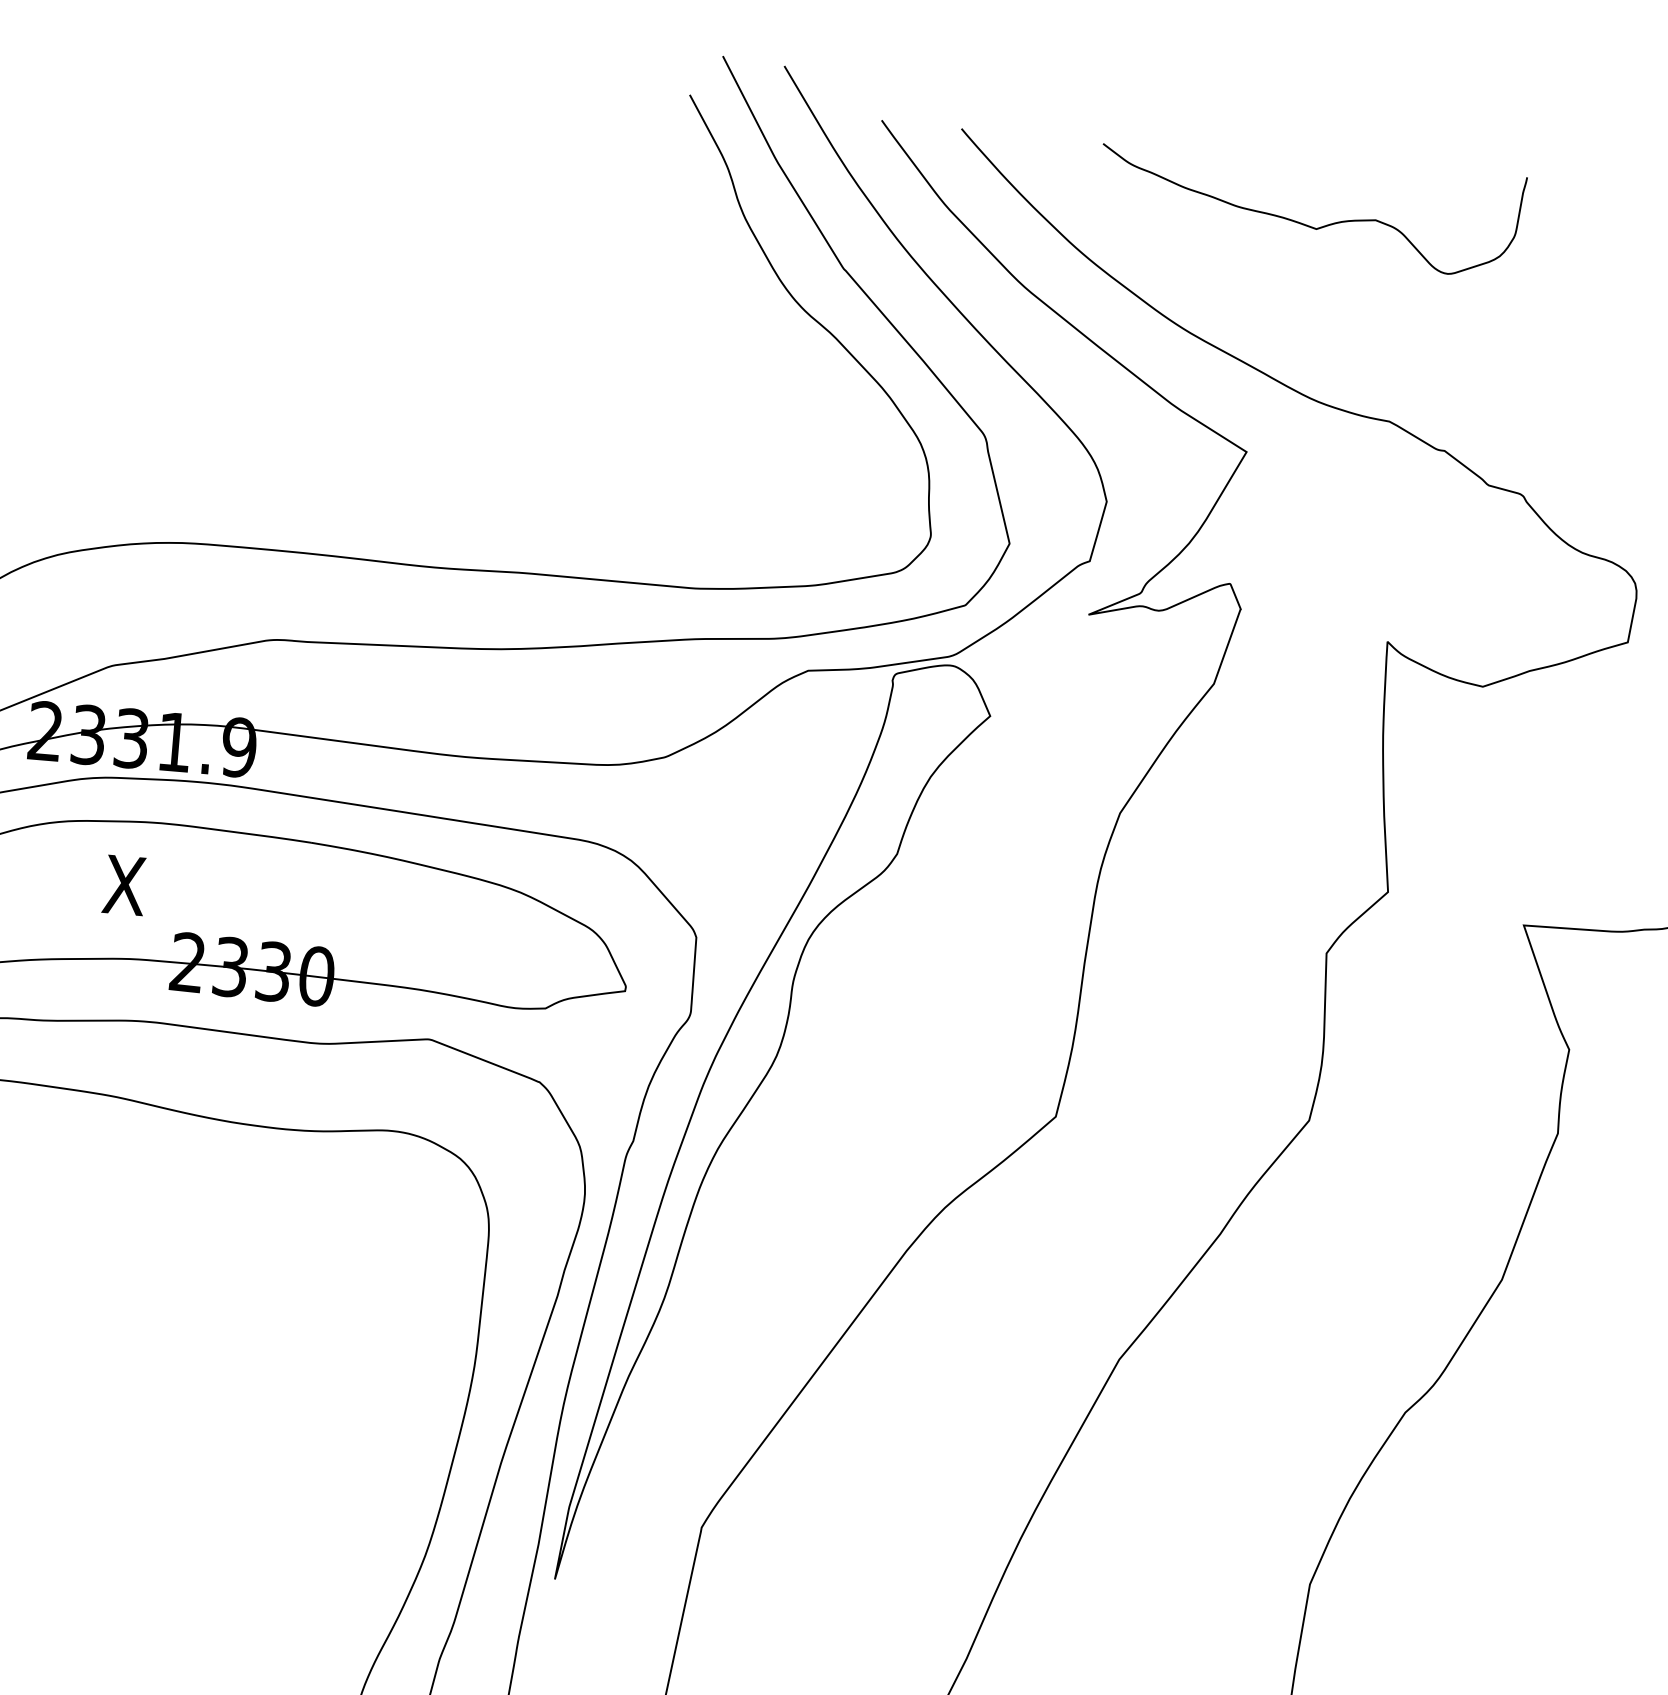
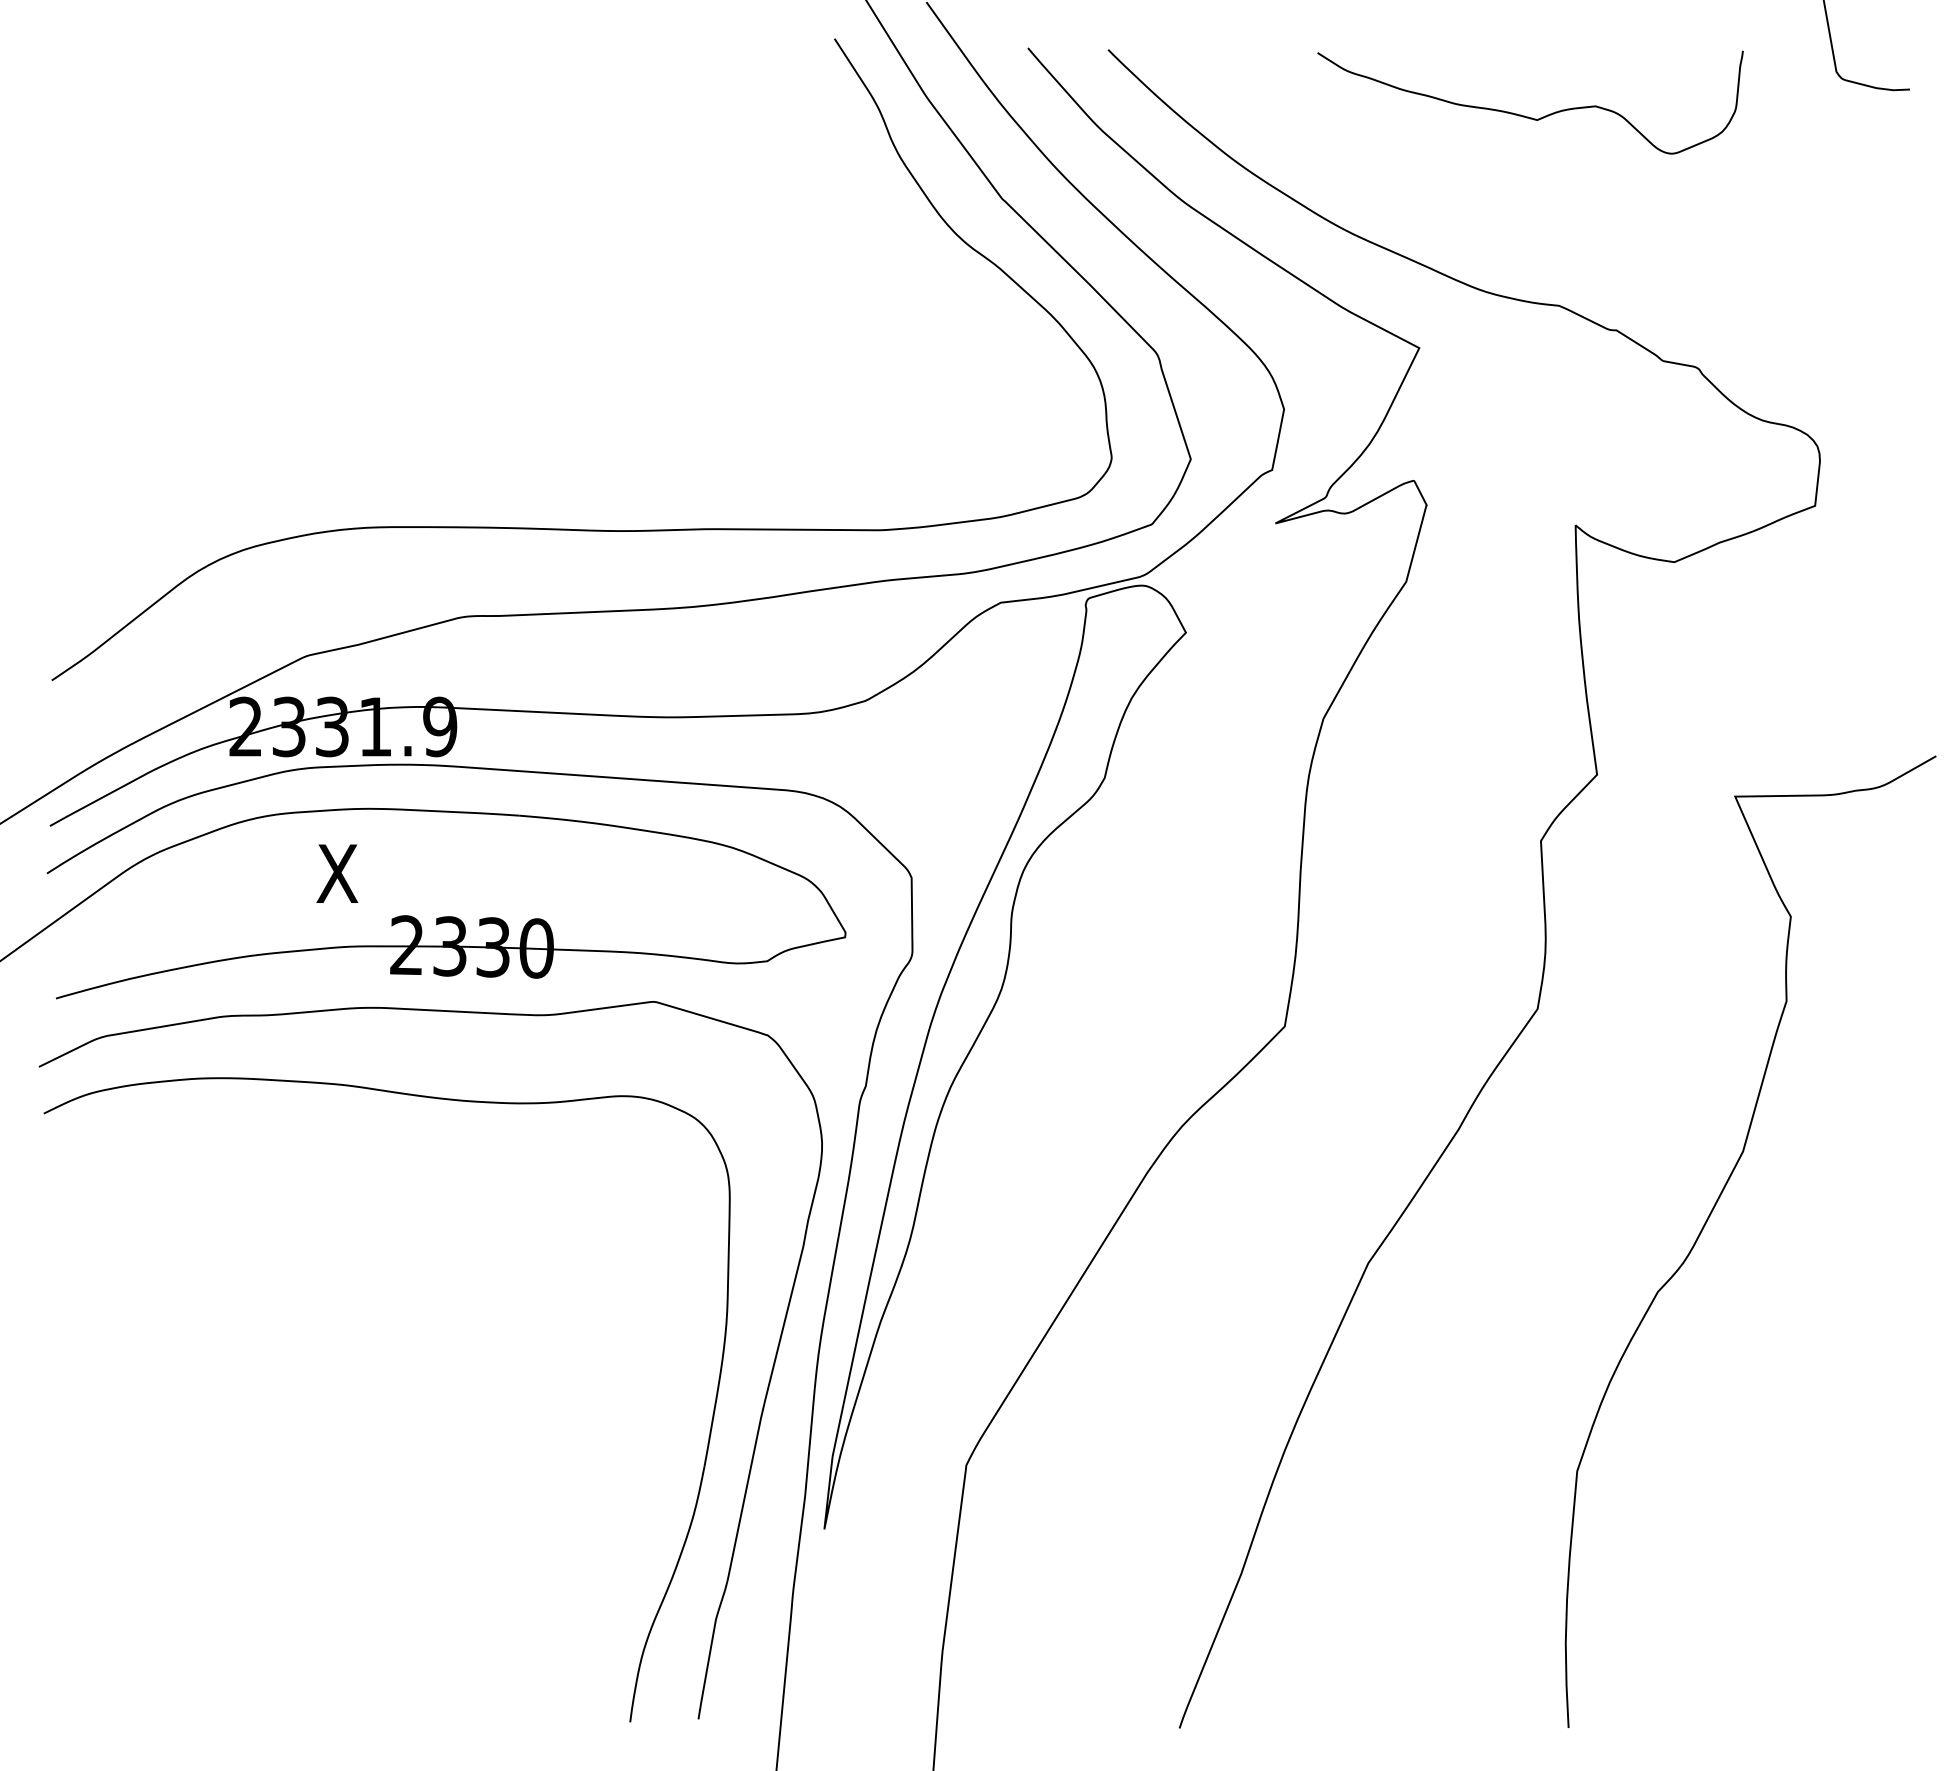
curve: (1308, 224) -> (1528, 116), moved

